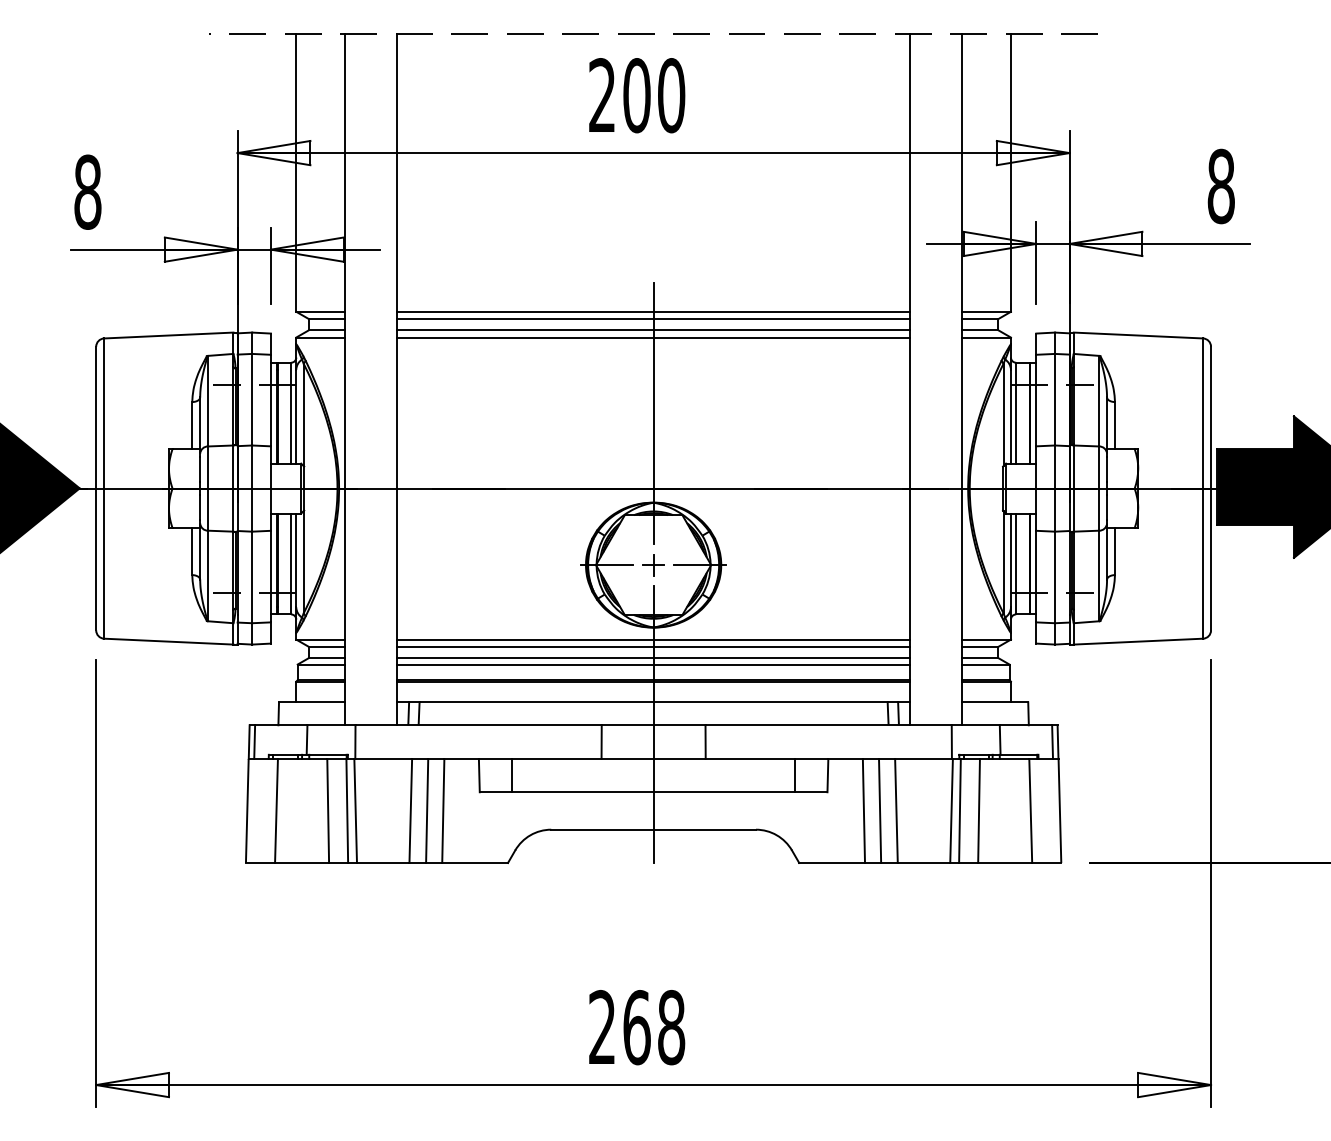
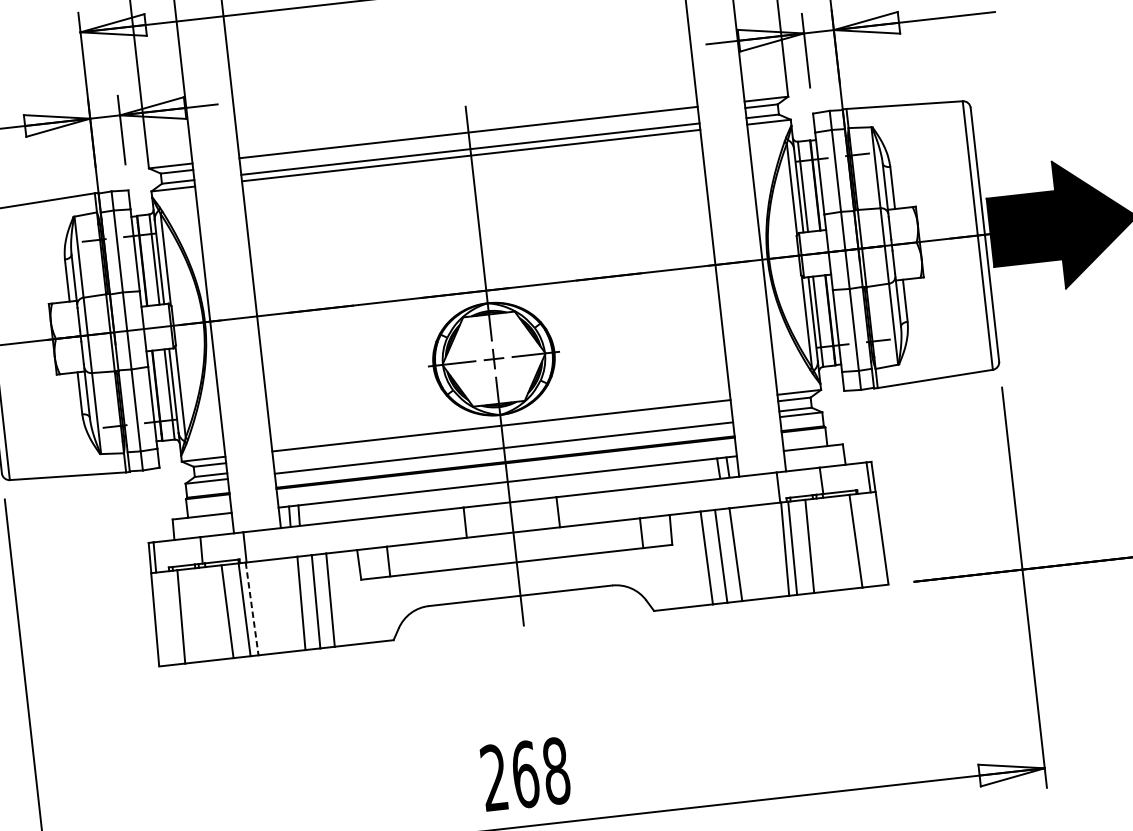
line: (653, 319) -> (469, 139), removed
line: (653, 646) -> (502, 431), removed
line: (653, 658) -> (503, 442), removed
line: (355, 811) -> (252, 609), solid -> dashed

